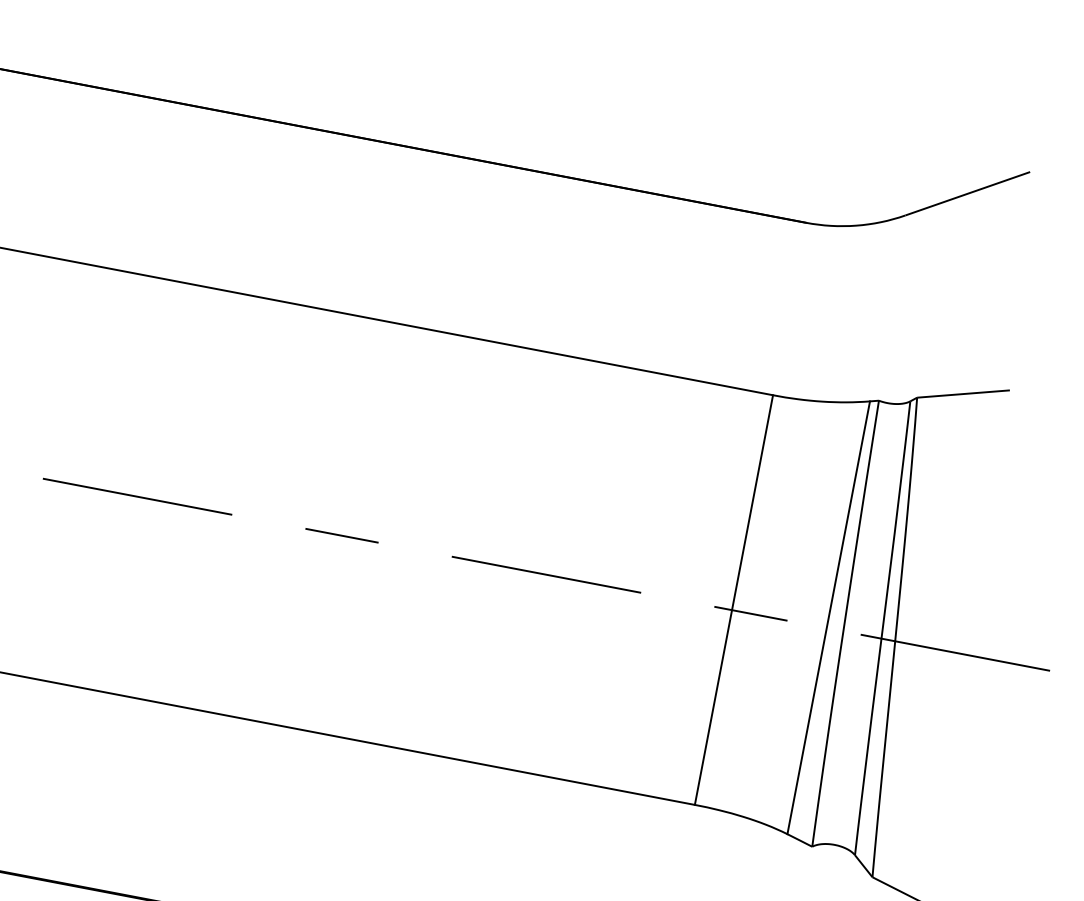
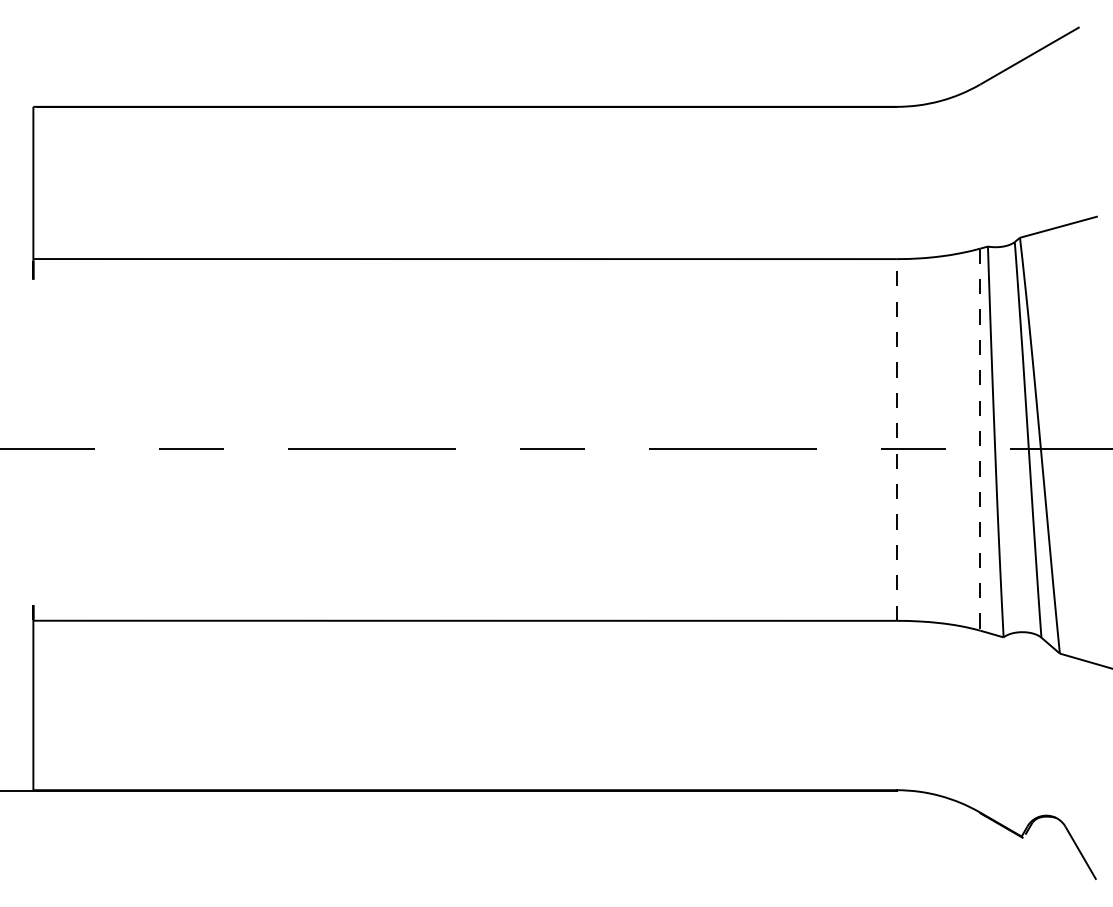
line: (733, 599) -> (896, 439), solid -> dashed
line: (828, 618) -> (980, 440), solid -> dashed

